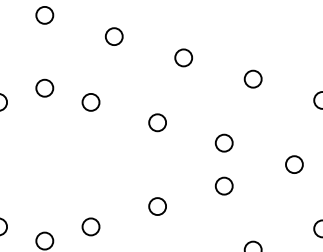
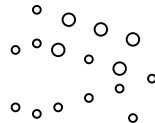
circle: (113, 36) -> (68, 19), size x1.6
circle: (182, 58) -> (100, 29), size x1.6
circle: (252, 77) -> (132, 38), size x1.6
circle: (89, 101) -> (57, 49), size x1.6
circle: (224, 142) -> (119, 68), size x1.6

